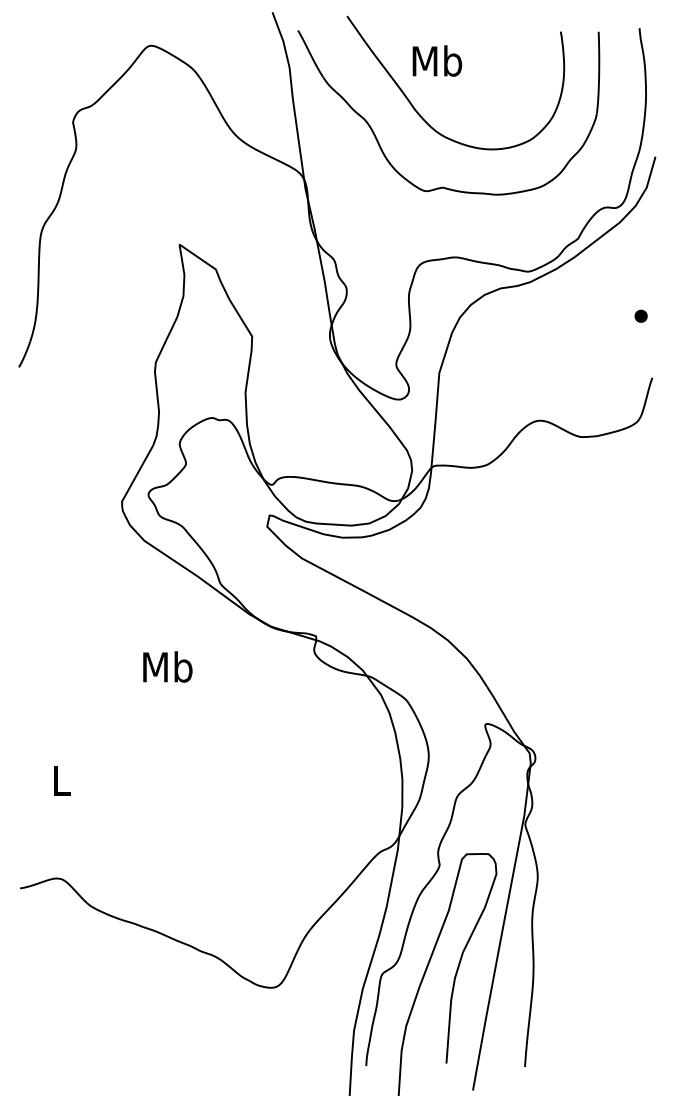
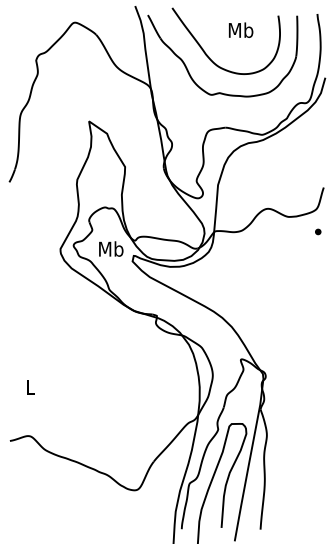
text: (438, 59) -> (241, 29), moved
part: (641, 315) -> (318, 231), moved
text: (168, 665) -> (111, 248), moved

